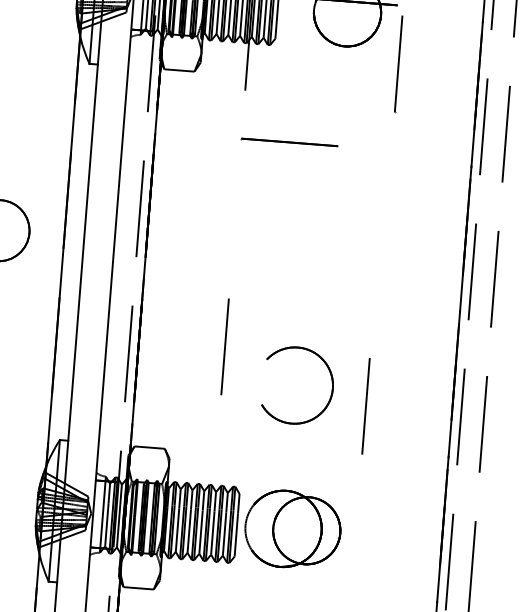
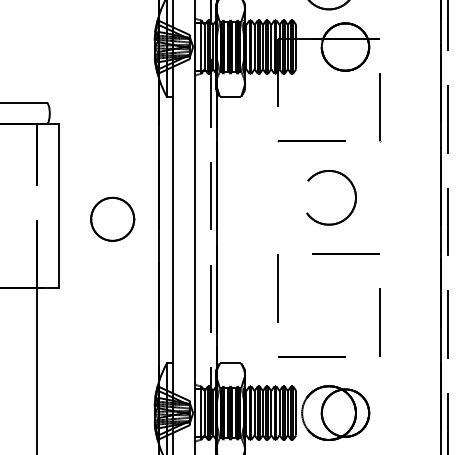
line: (399, 64) -> (380, 107), moved
line: (324, 304) -> (345, 253), added
part: (331, 385) -> (354, 195), moved
line: (265, 446) -> (311, 356), added

